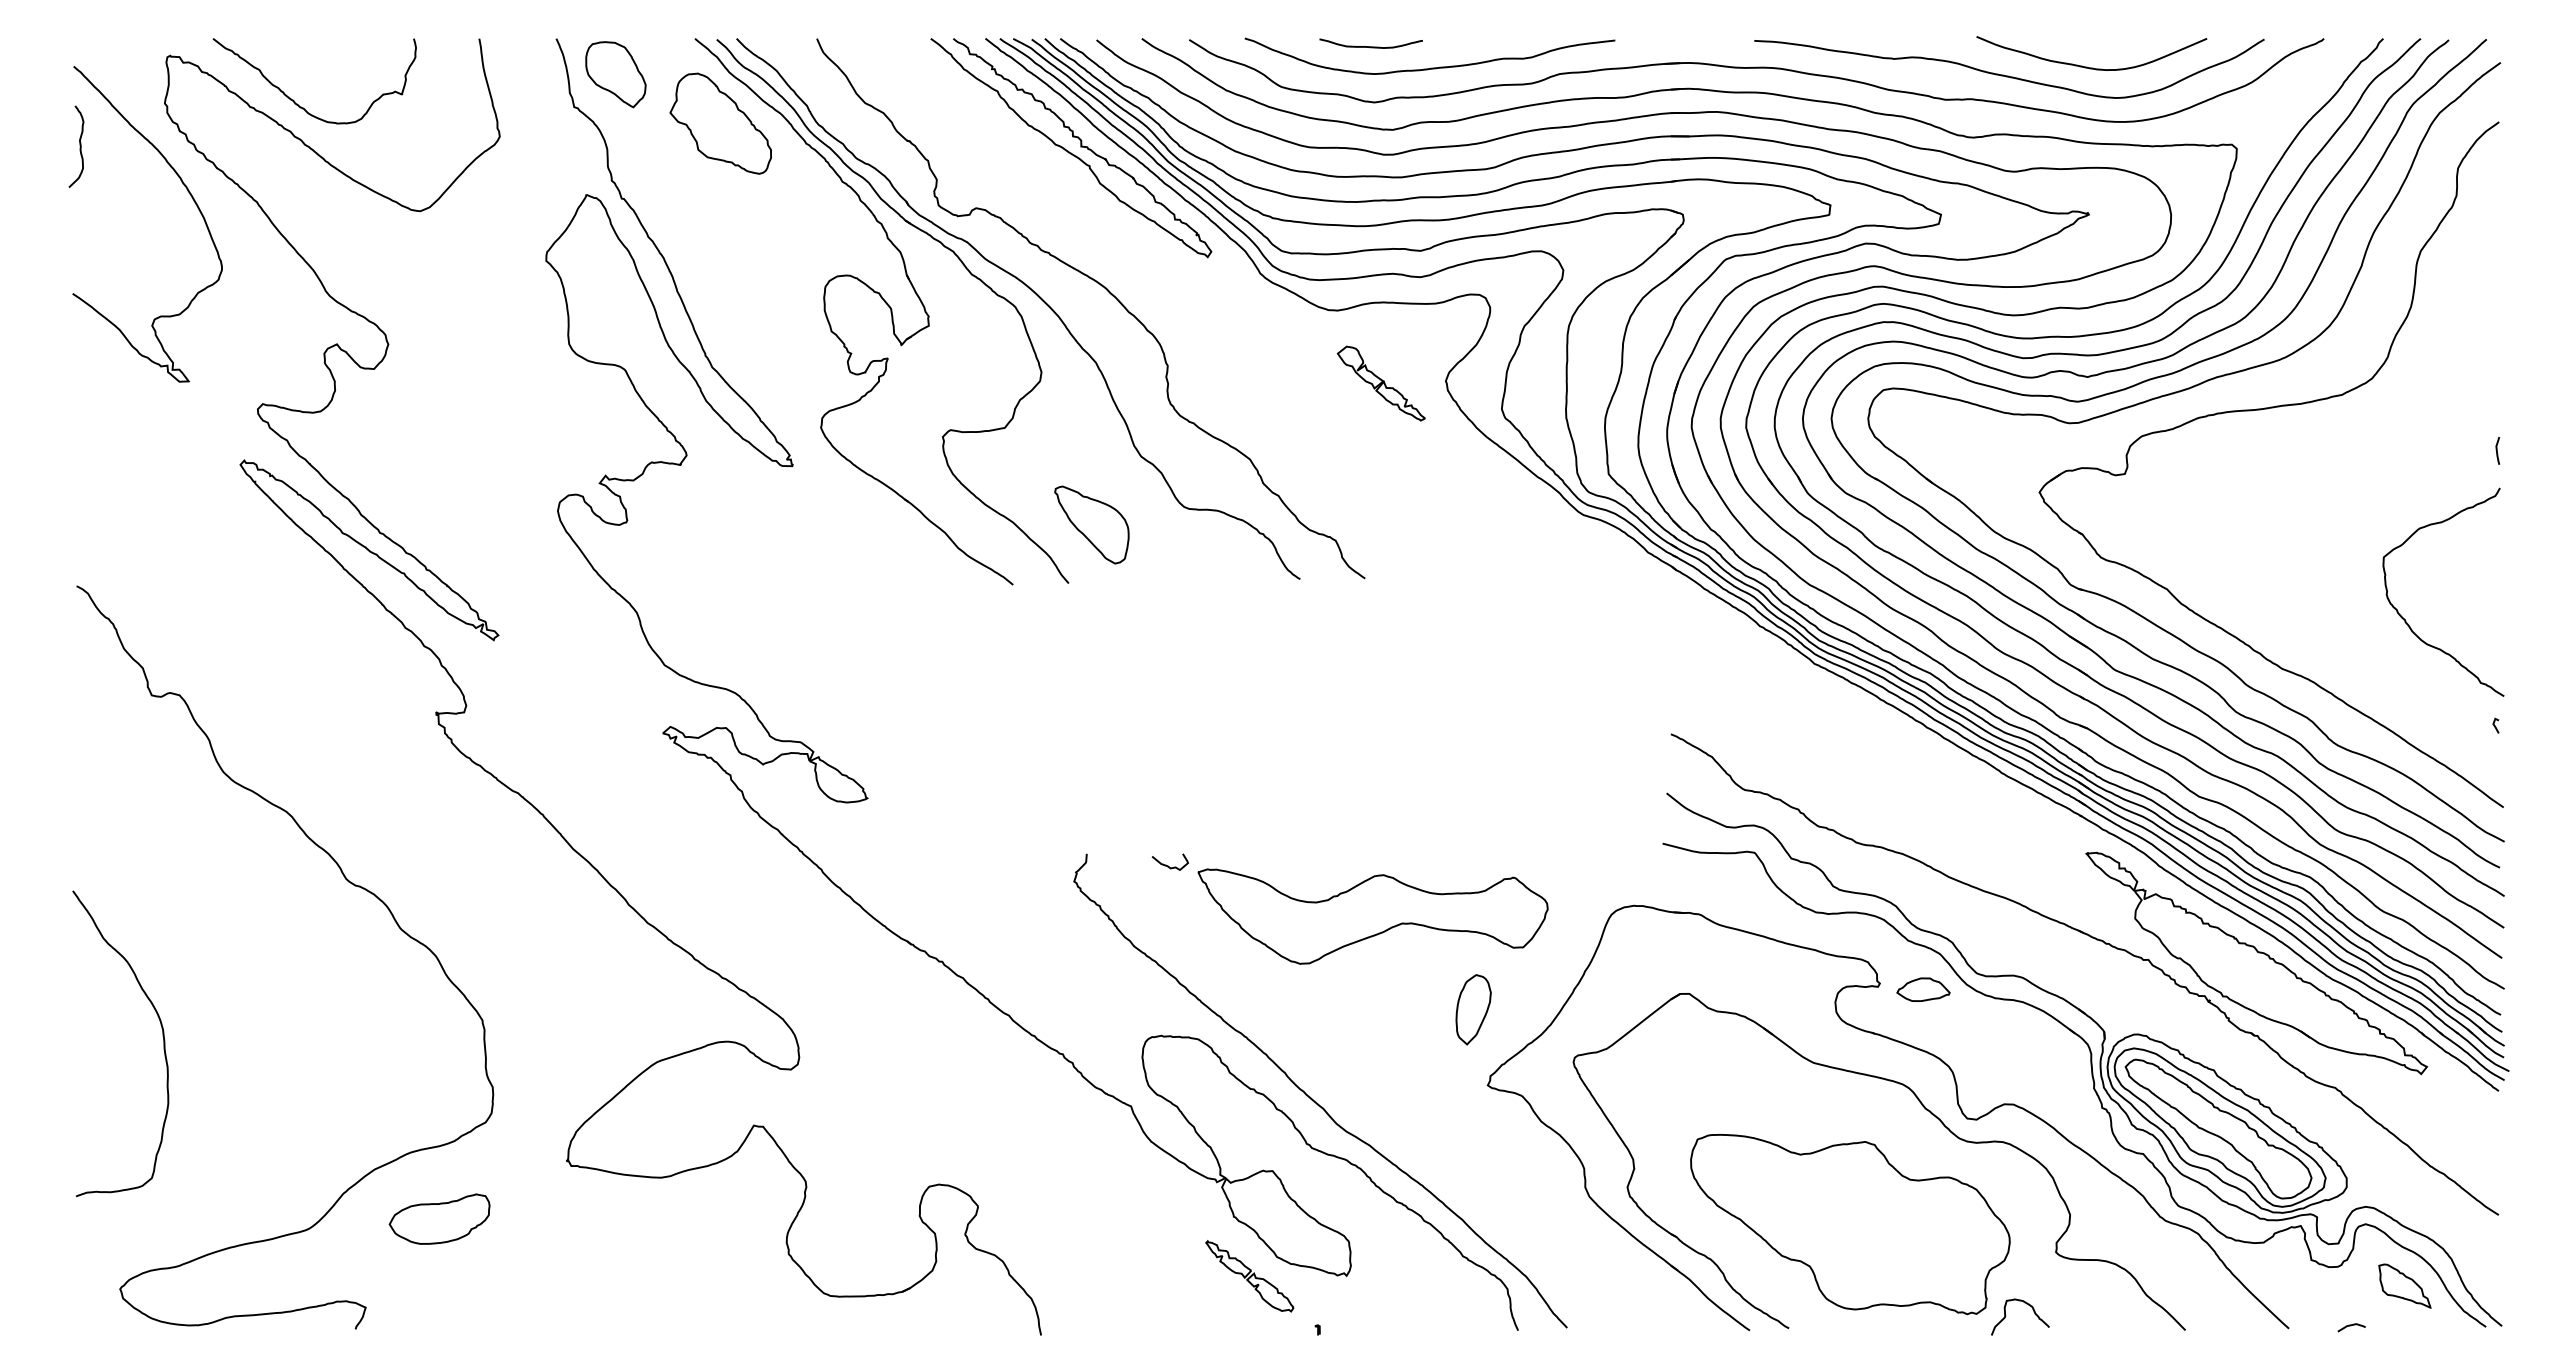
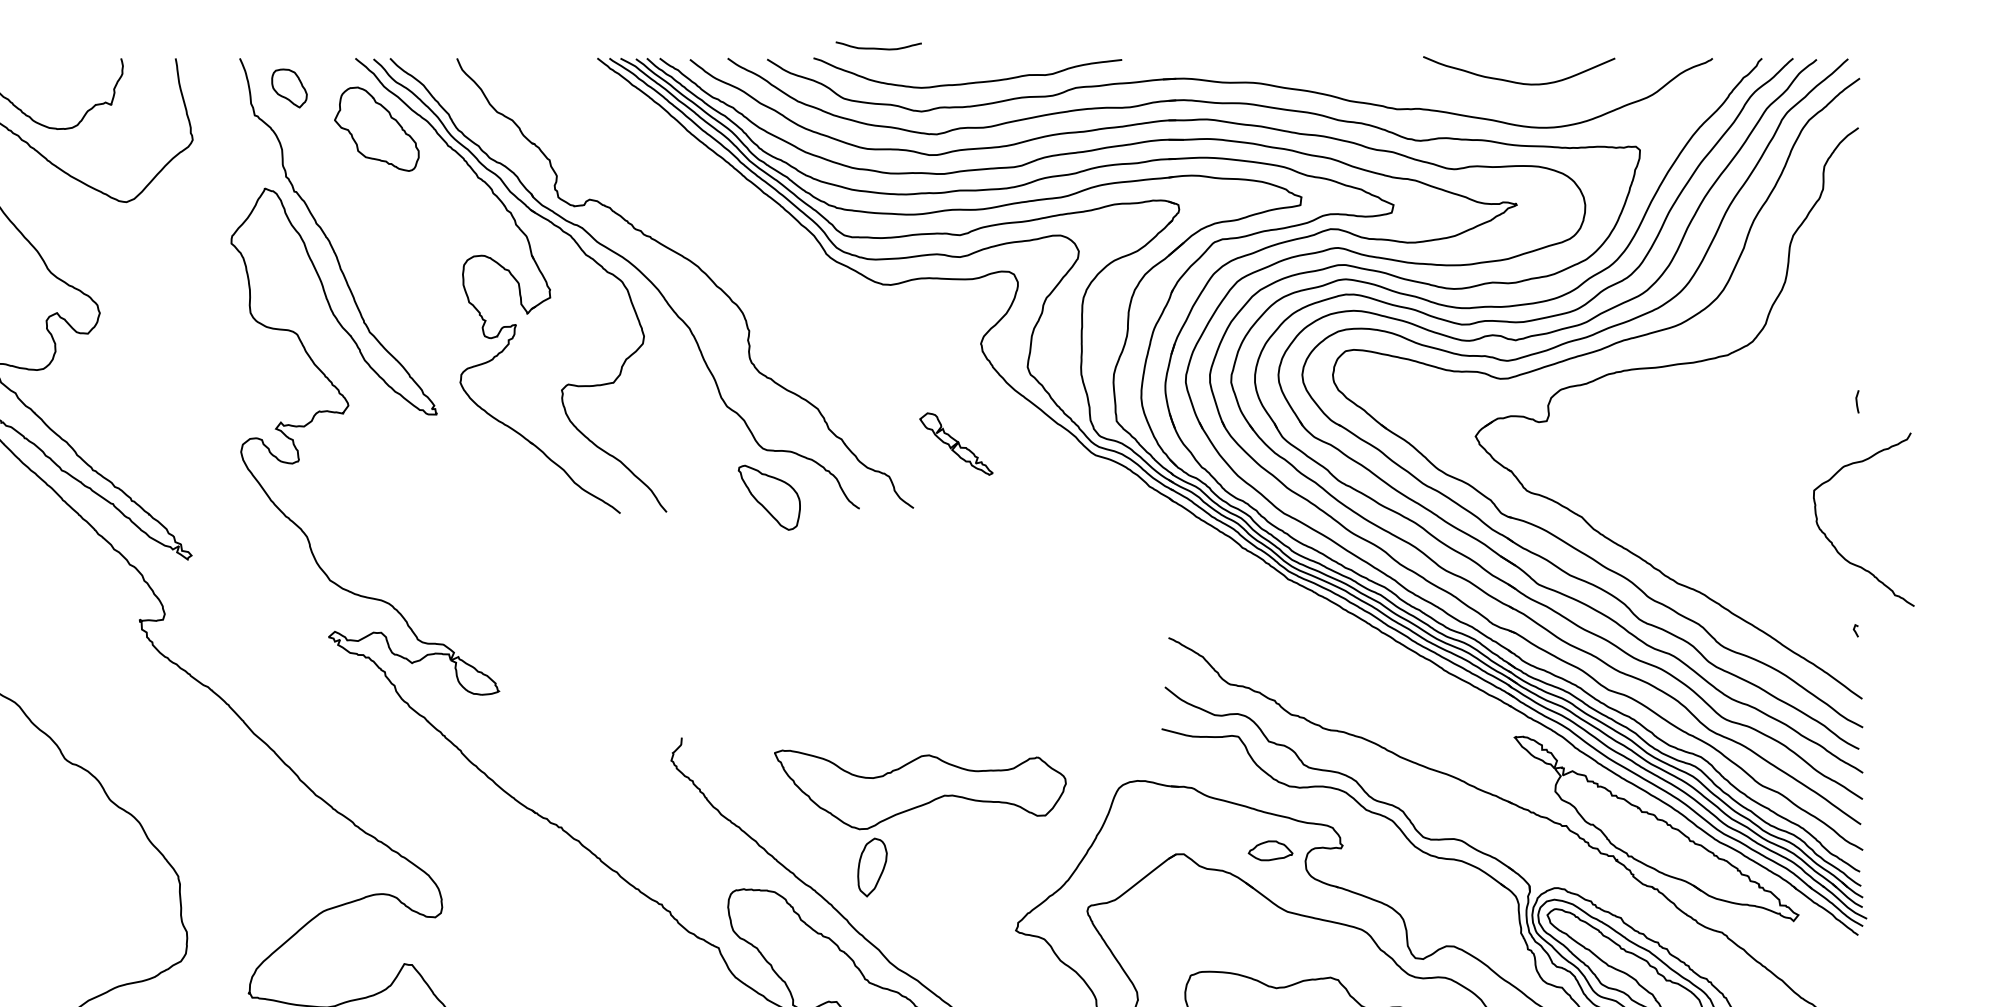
curve: (1370, 46) -> (878, 48), moved
part: (615, 74) -> (289, 88), size x0.7
curve: (2008, 75) -> (1449, 89), removed
curve: (1068, 150) -> (666, 151), removed
part: (1380, 383) -> (955, 444), moved
part: (1091, 524) -> (769, 497), moved
curve: (2406, 620) -> (1833, 543), moved
curve: (1168, 865) -> (749, 747), removed
part: (1923, 989) -> (1270, 850), moved
part: (1473, 1009) -> (872, 867), moved

